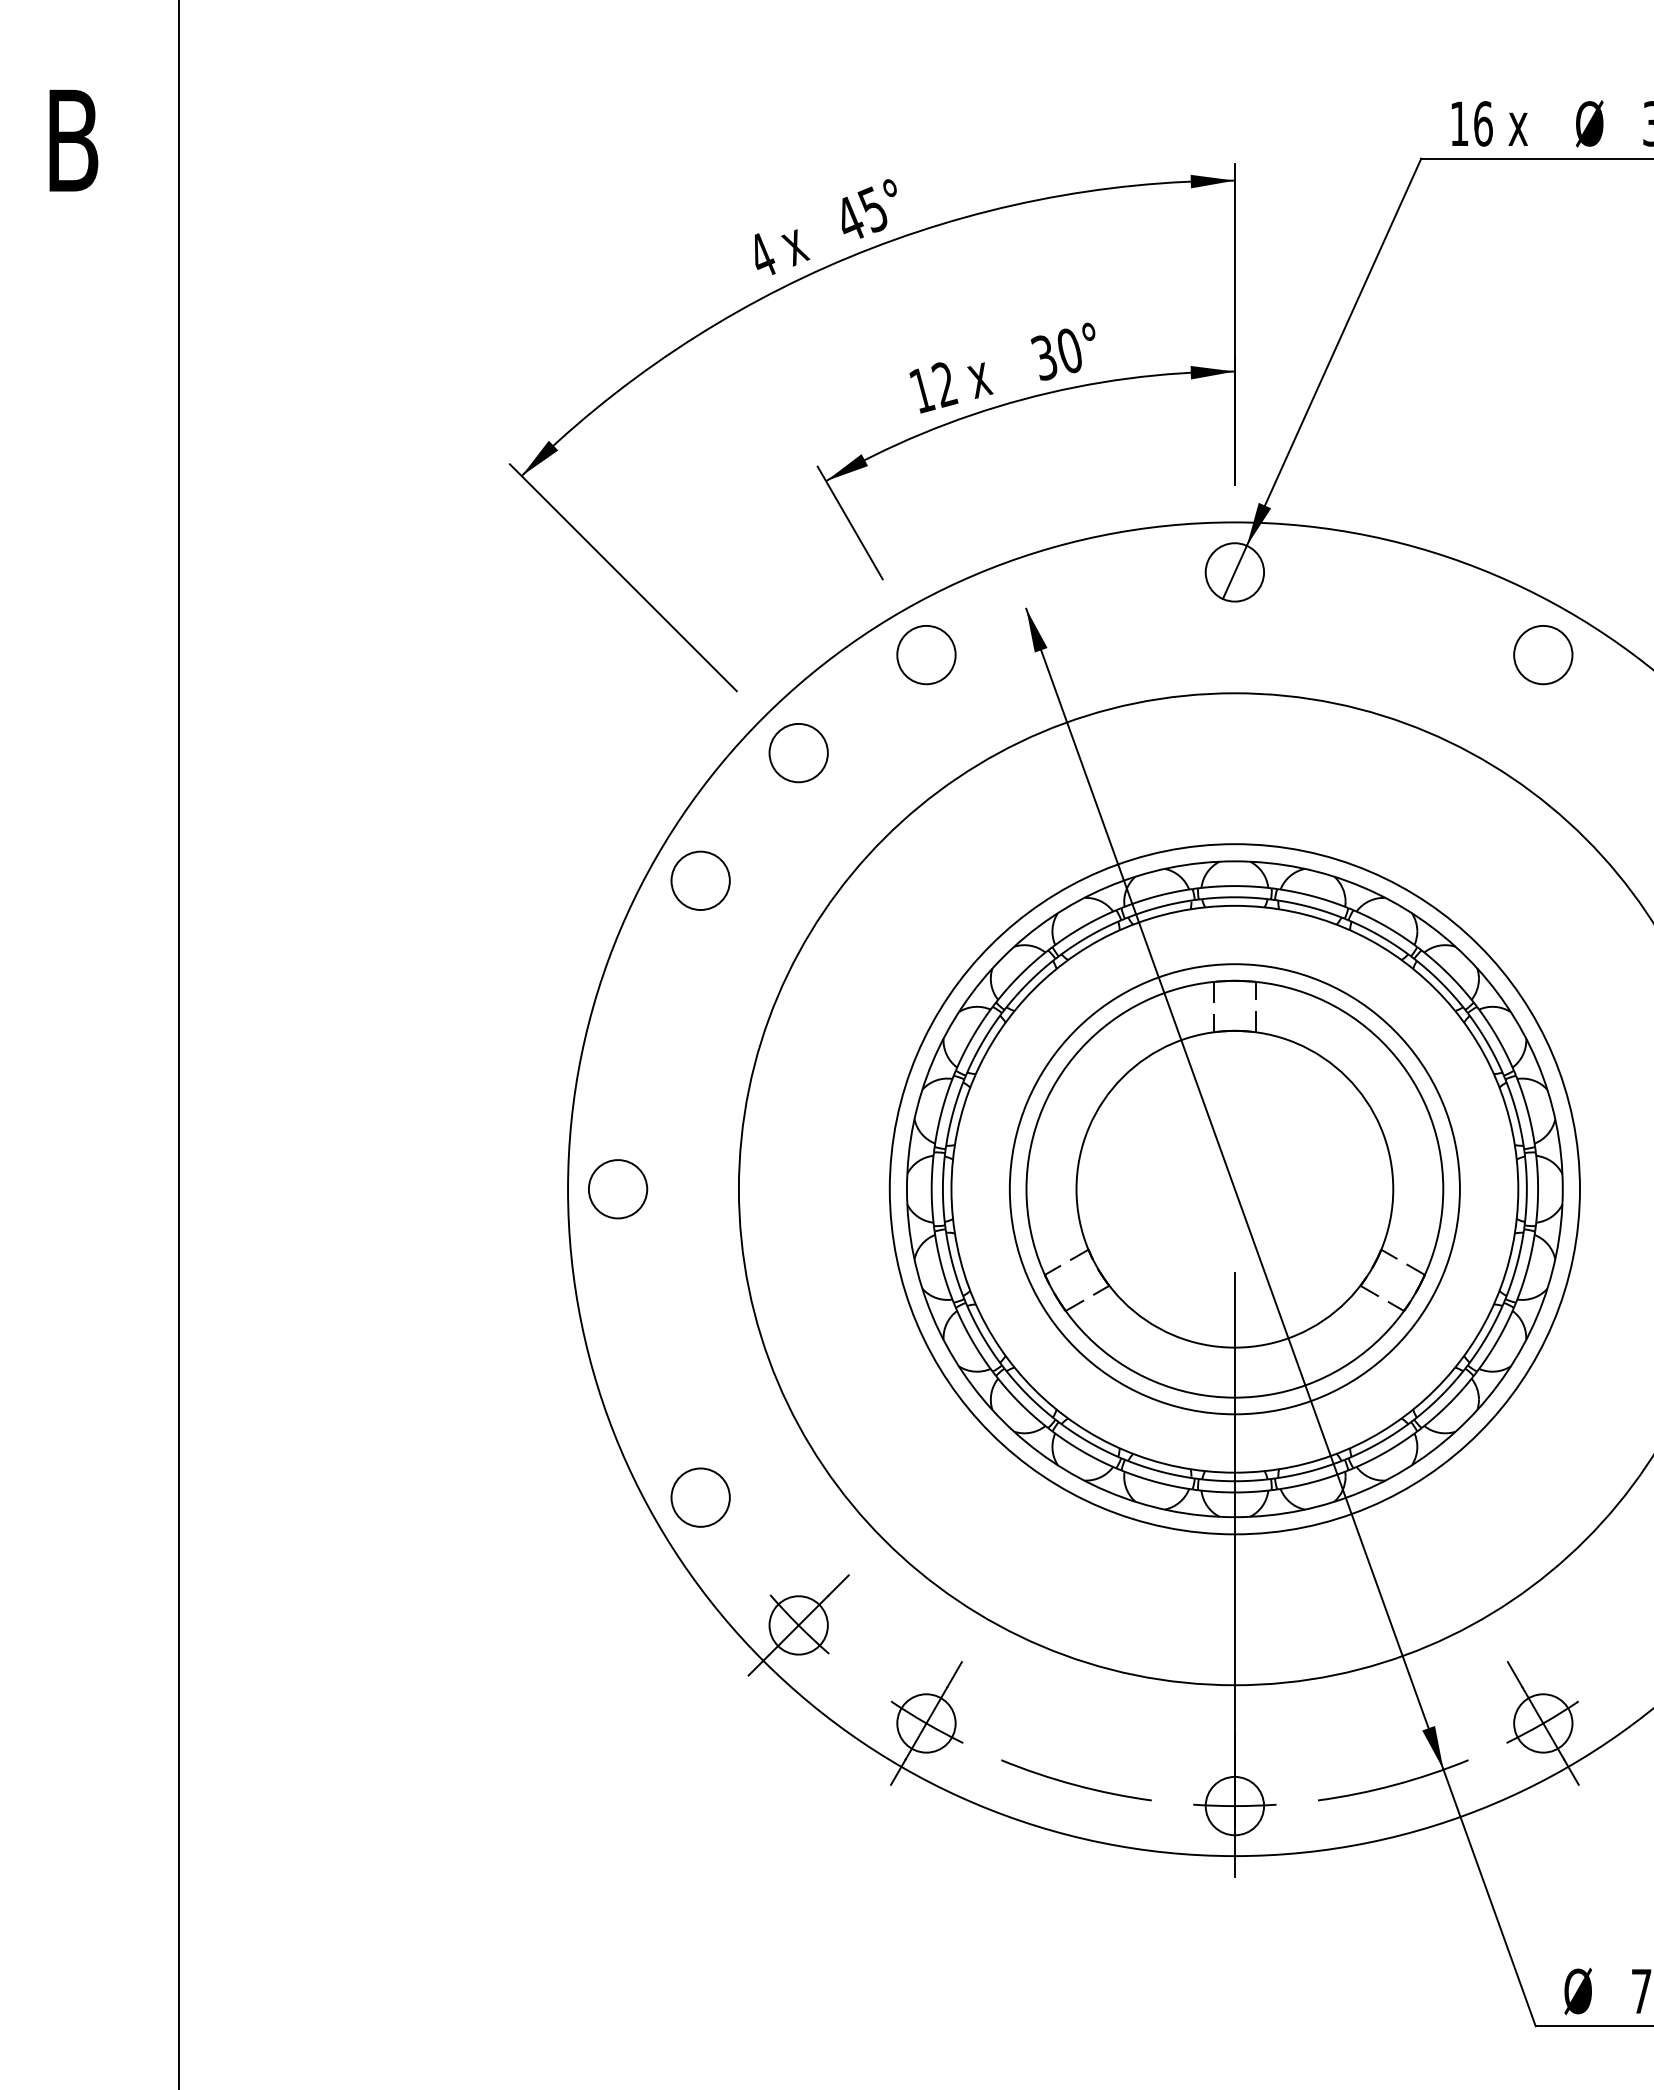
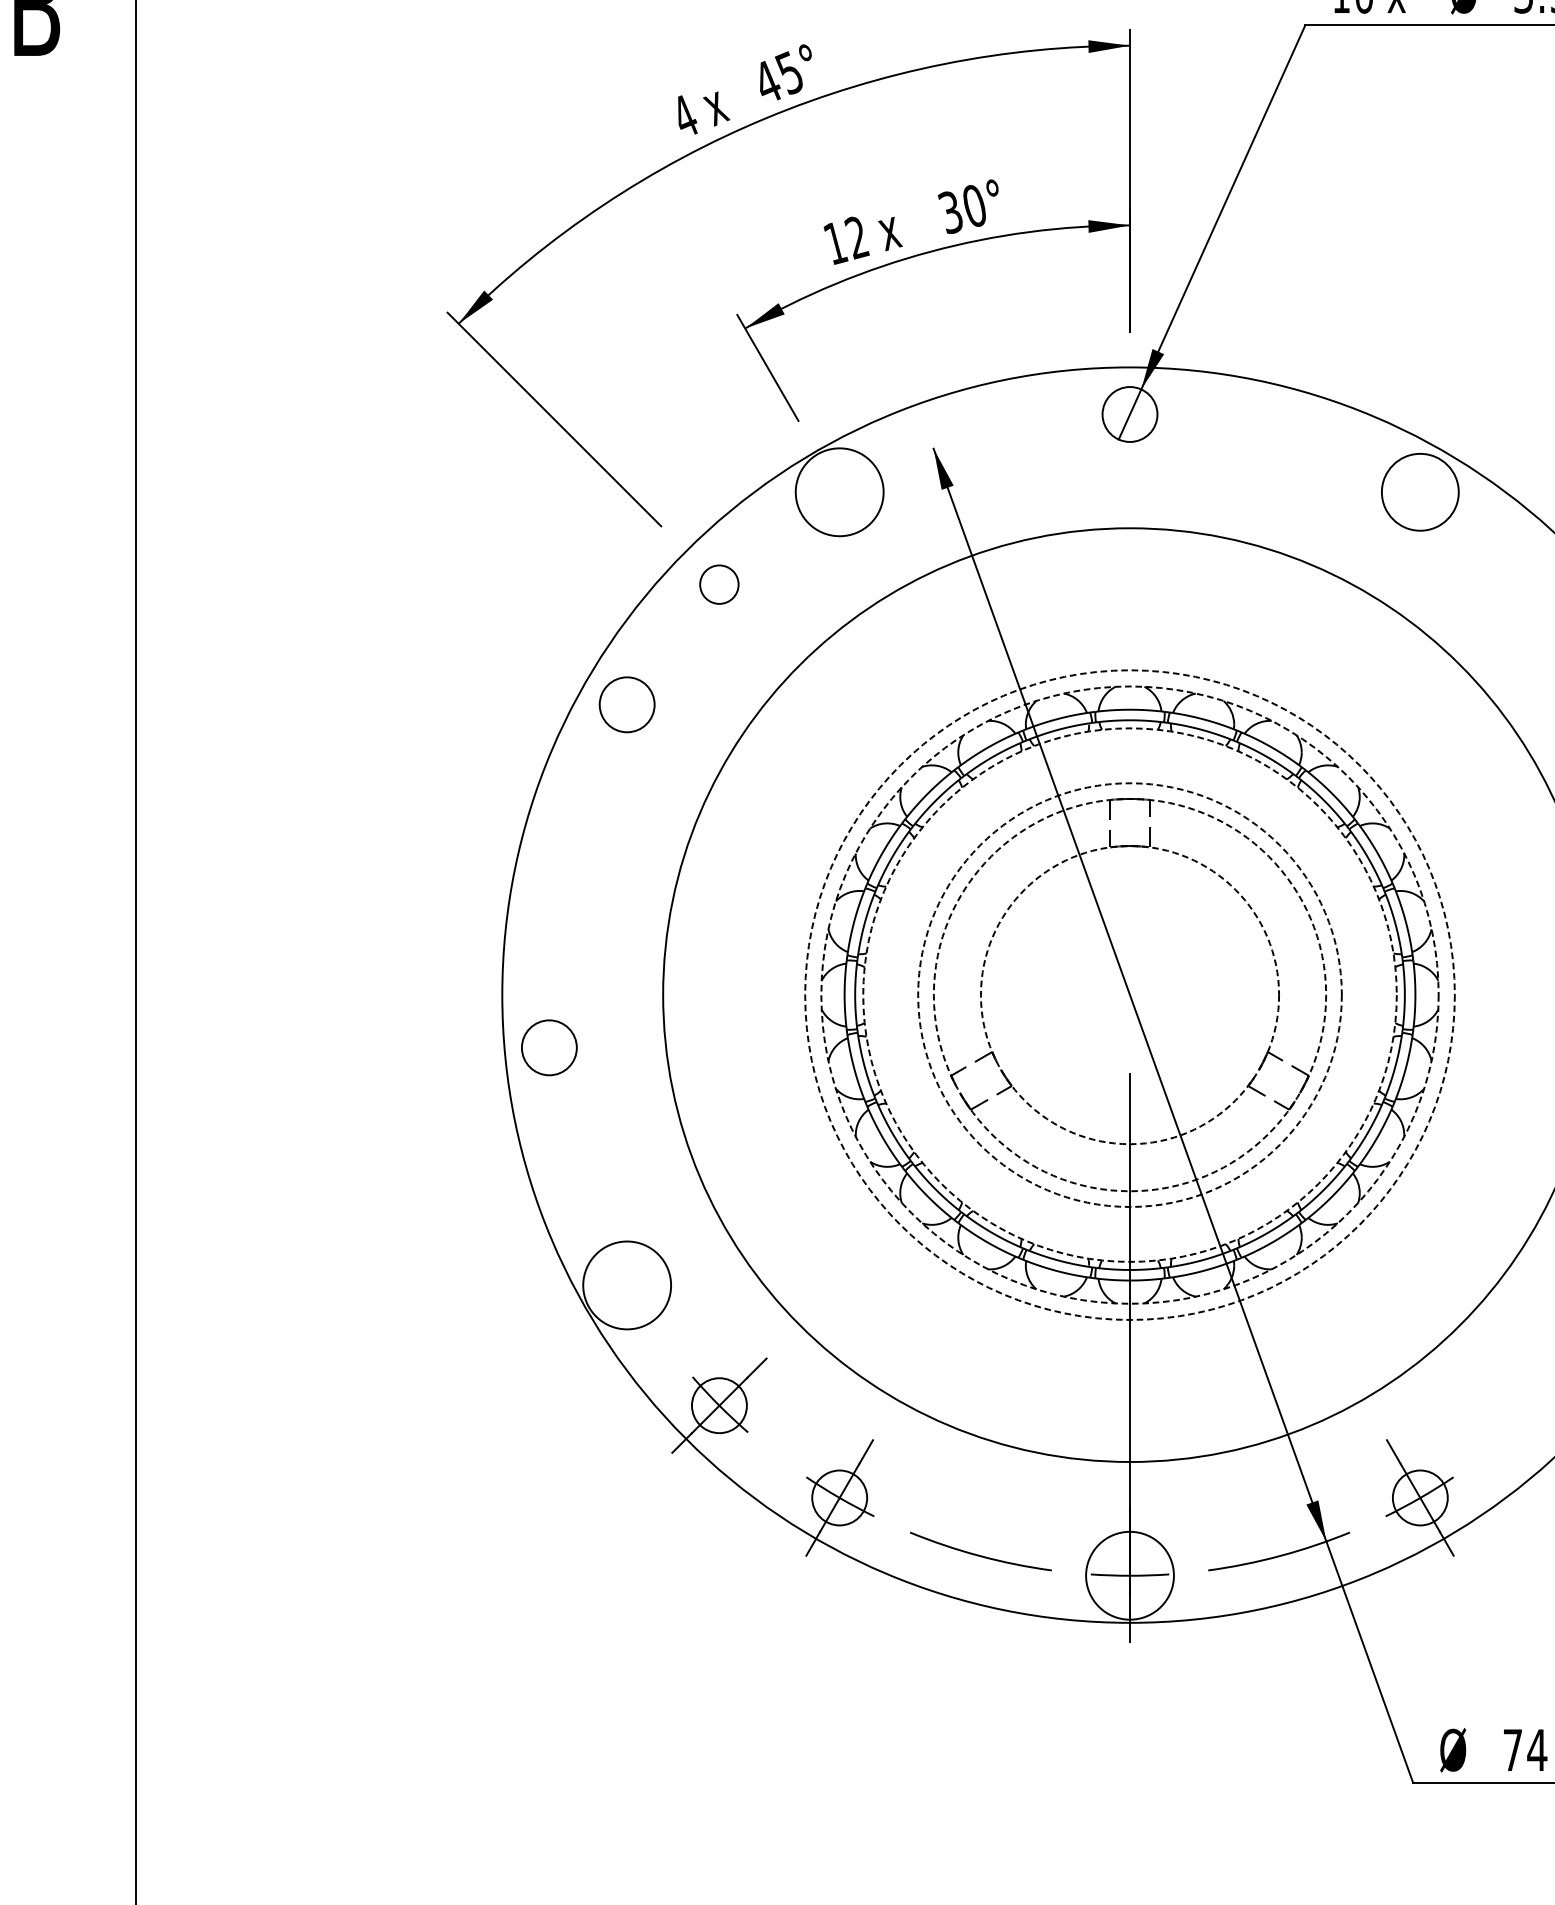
circle: (926, 654) -> (839, 491), size x1.6
circle: (1543, 654) -> (1420, 491), size x1.4
circle: (798, 753) -> (719, 584), size x0.7
circle: (1234, 1188) -> (1129, 994), solid -> dashed
circle: (1234, 1188) -> (1129, 994), solid -> dashed
circle: (1234, 1188) -> (1129, 994), solid -> dashed
circle: (618, 1189) -> (549, 1048), moved
circle: (1234, 1189) -> (1129, 995), solid -> dashed
circle: (1234, 1189) -> (1129, 995), solid -> dashed
circle: (1234, 1189) -> (1129, 995), solid -> dashed
circle: (700, 1497) -> (626, 1285), size x1.6
circle: (1234, 1805) -> (1129, 1575), size x1.6

